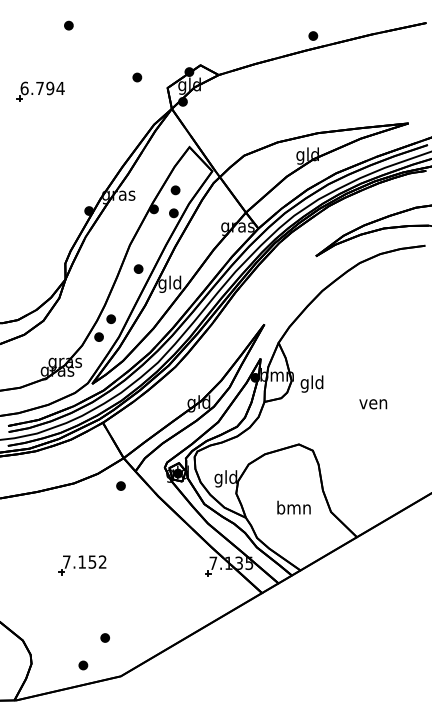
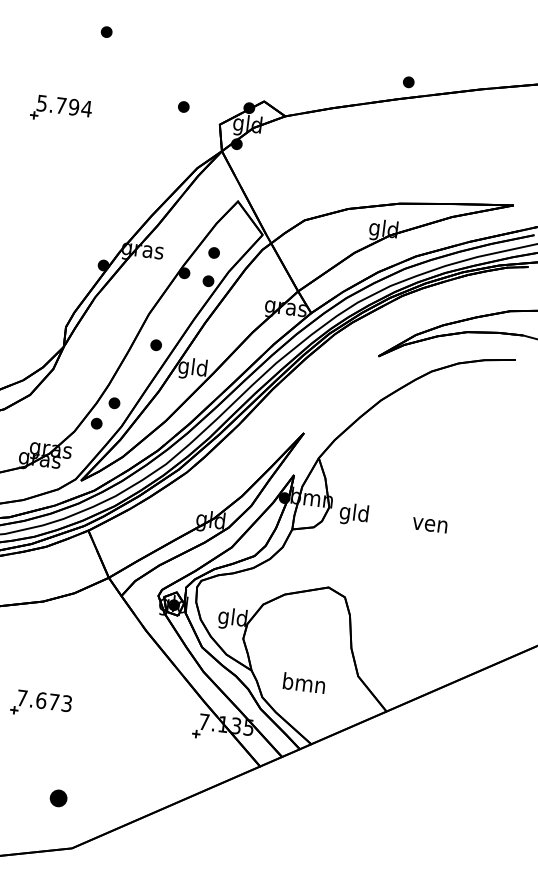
text: (24, 88) -> (41, 103), 6.794 -> 5.794
text: (373, 404) -> (430, 525), moved
part: (120, 485) -> (100, 611), removed
text: (293, 507) -> (303, 682), moved
text: (92, 561) -> (54, 701), 7.152 -> 7.673
part: (104, 637) -> (57, 797), size x1.6
part: (83, 665) -> (27, 829), removed

